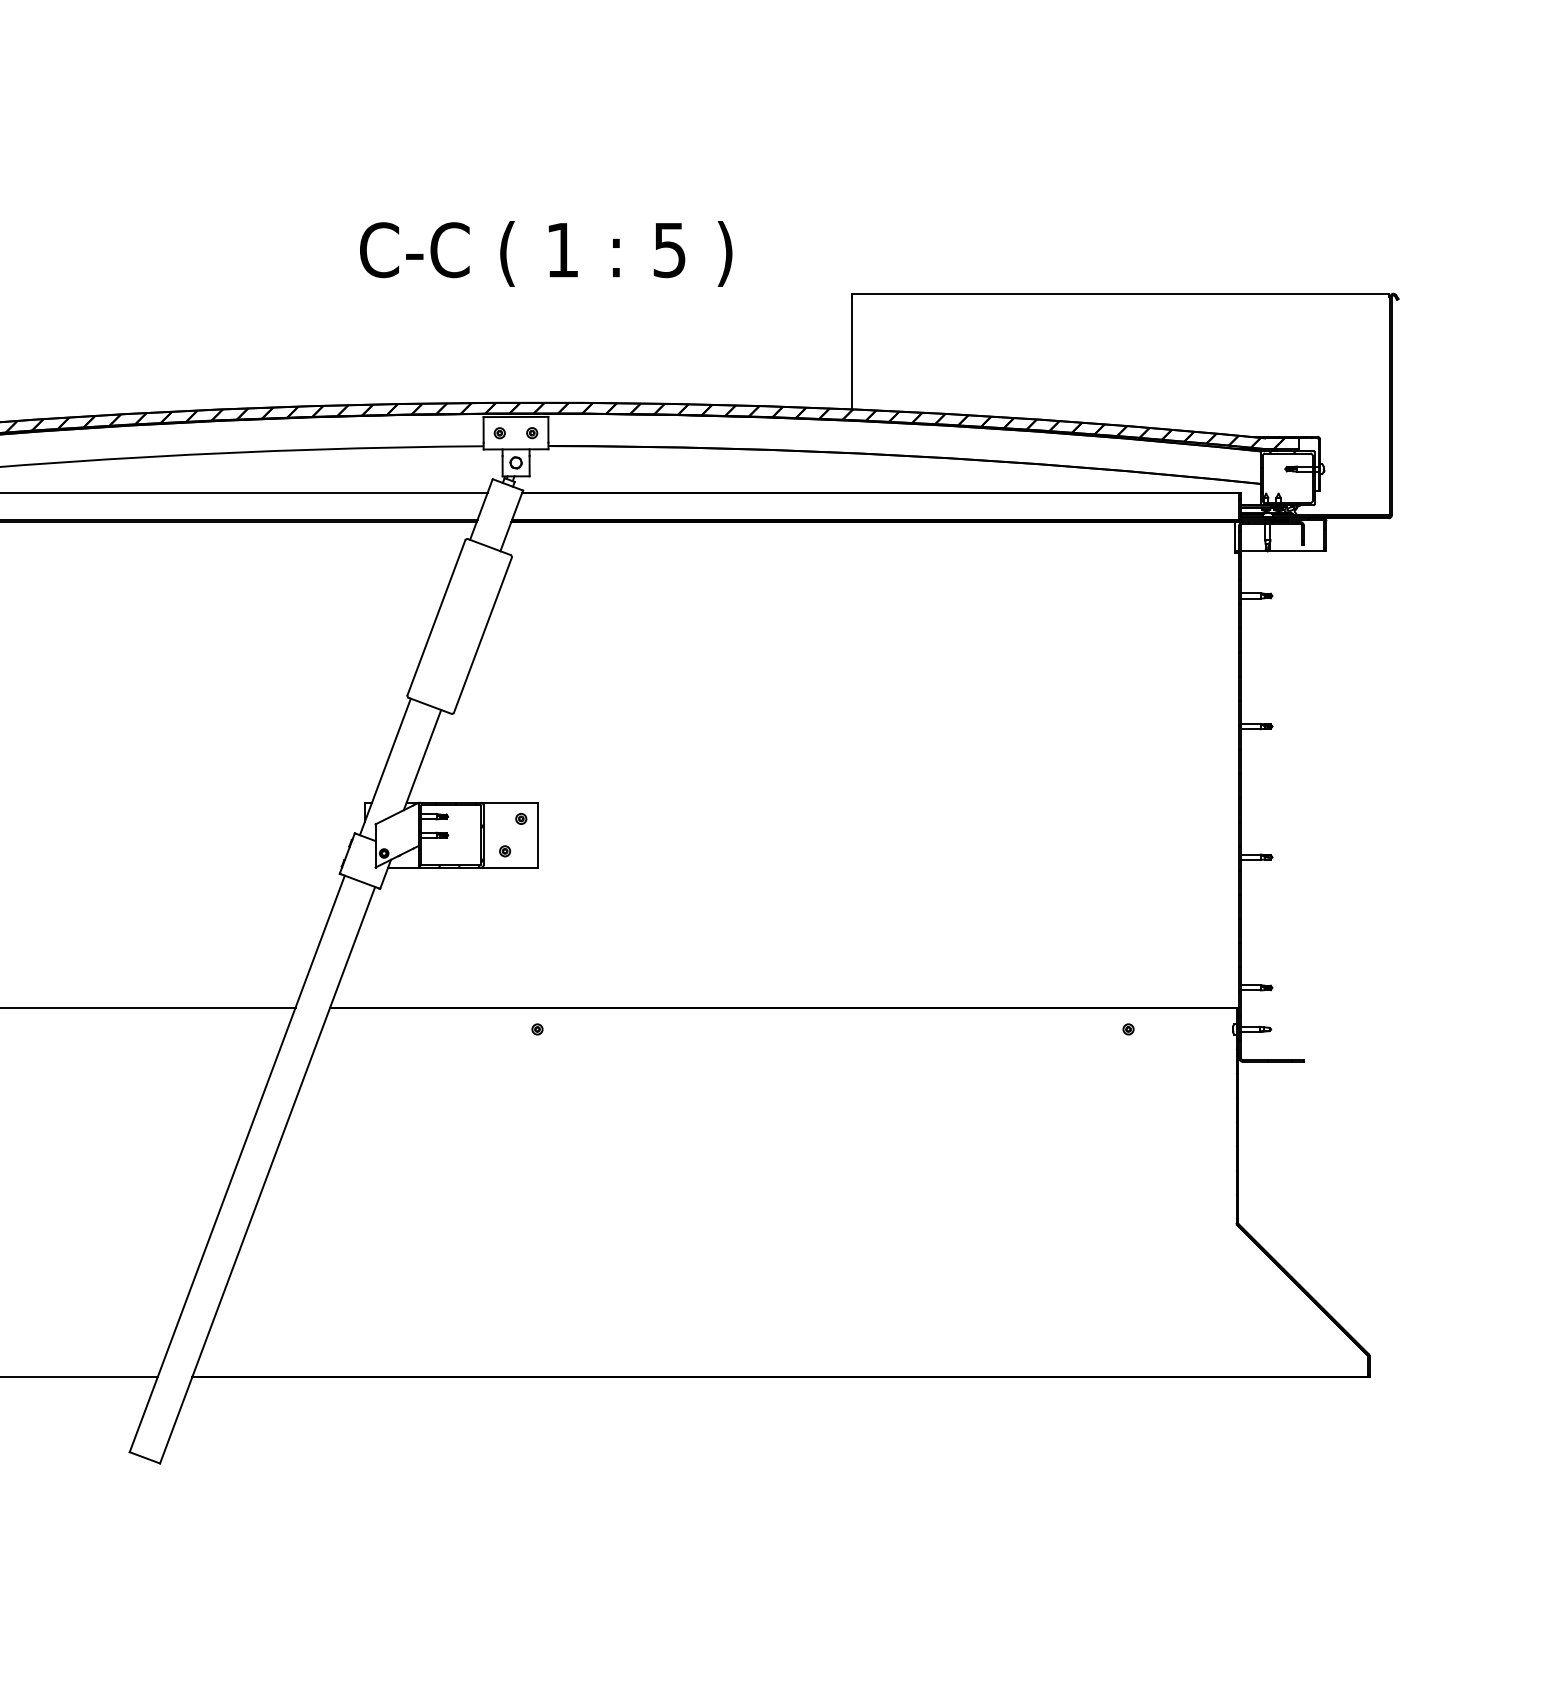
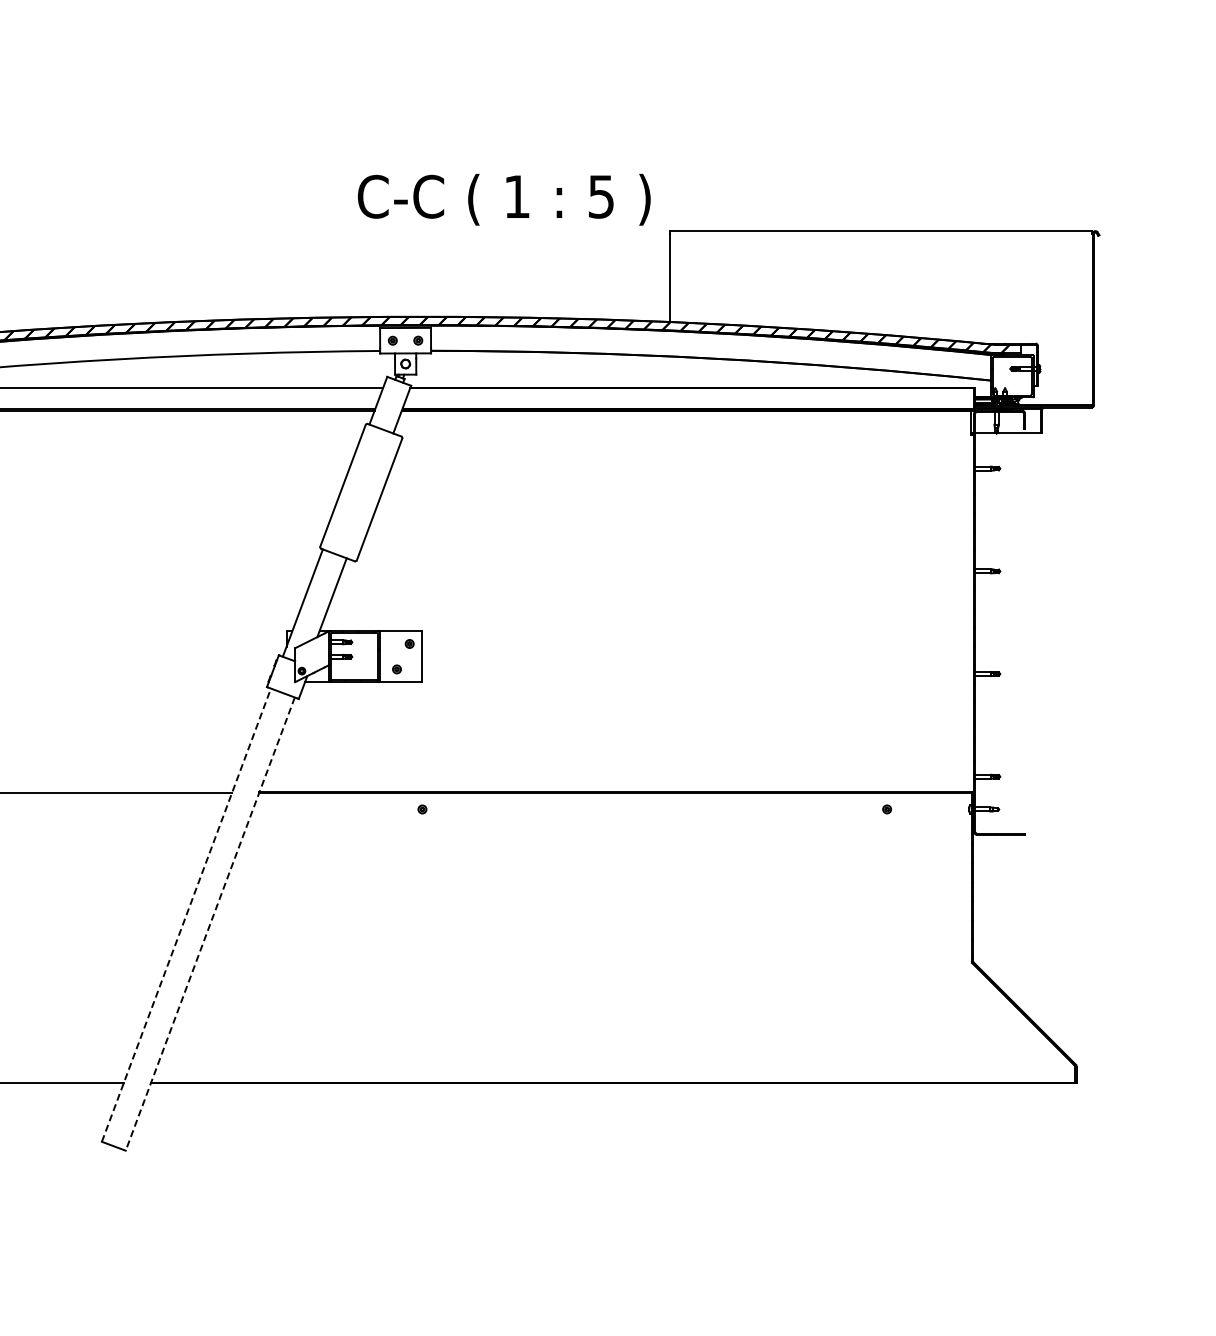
text: (546, 253) -> (504, 199), moved
line: (237, 1164) -> (186, 915), solid -> dashed
line: (267, 1175) -> (210, 924), solid -> dashed

